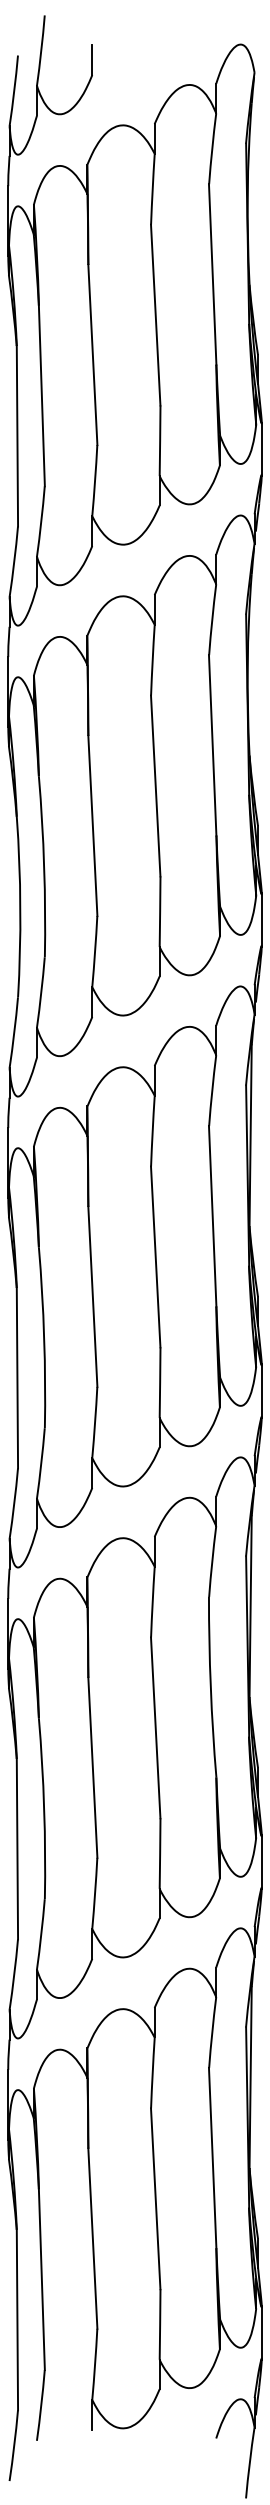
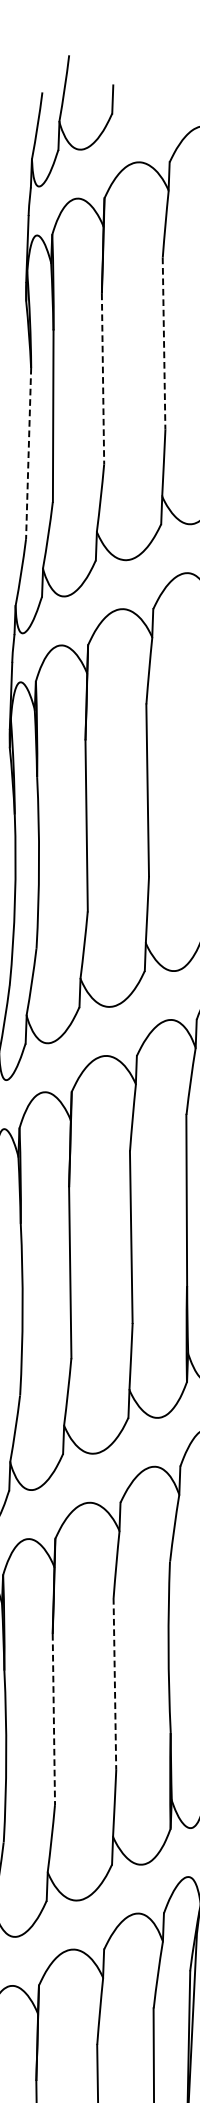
line: (155, 315) -> (163, 343), solid -> dashed
line: (92, 355) -> (102, 379), solid -> dashed
line: (17, 436) -> (28, 453), solid -> dashed
line: (155, 1727) -> (114, 1683), solid -> dashed
line: (92, 1768) -> (53, 1720), solid -> dashed

